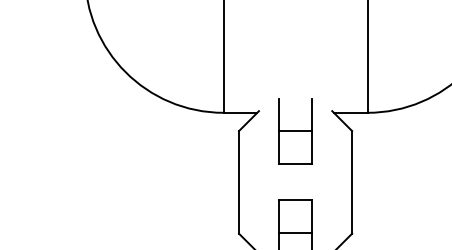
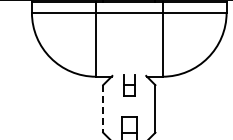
part: (296, 131) -> (129, 85), size x0.7
line: (239, 181) -> (103, 108), solid -> dashed

